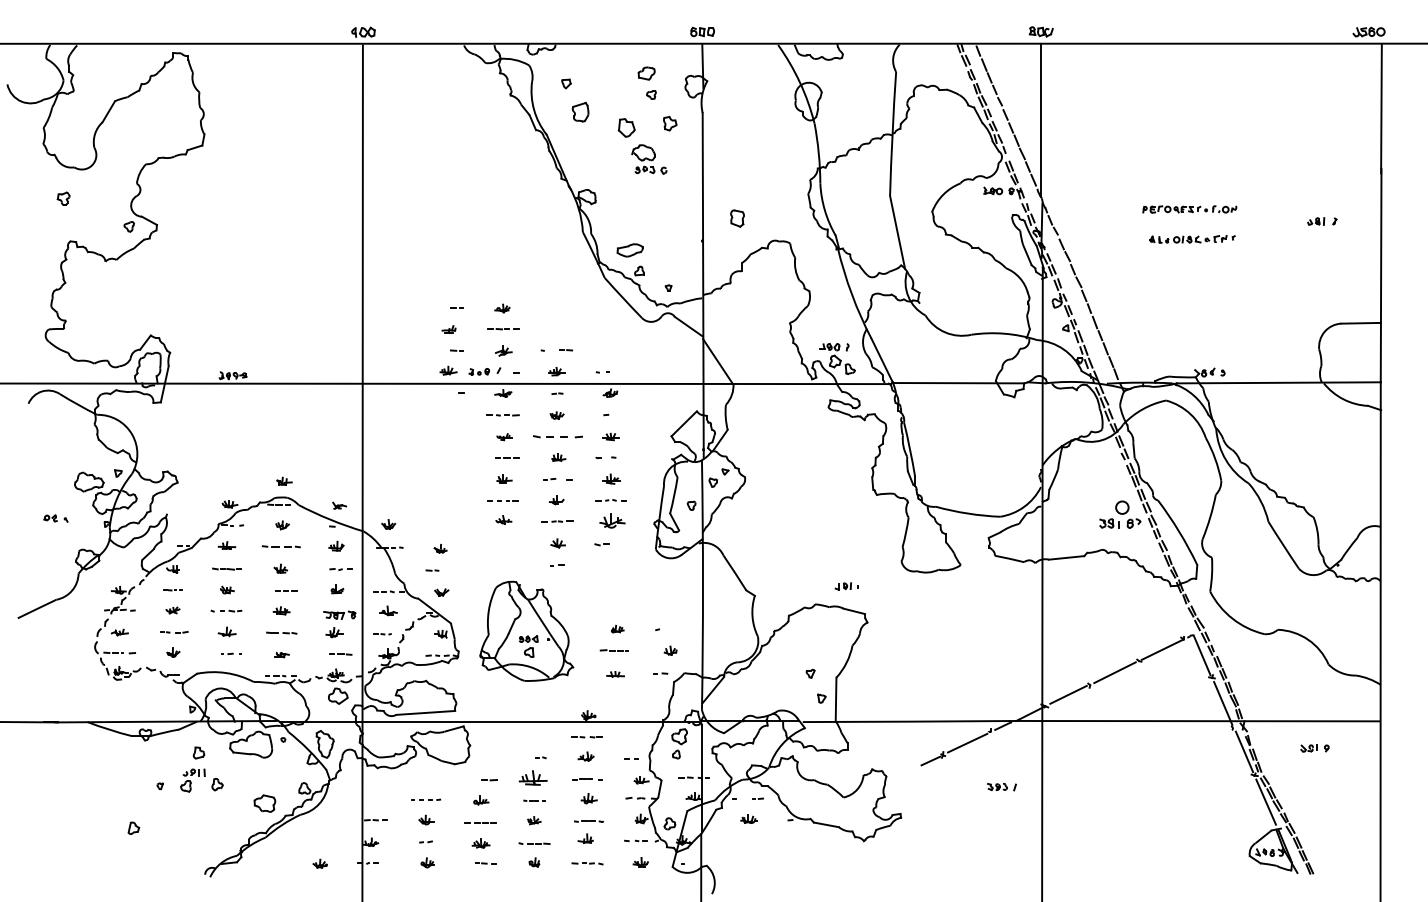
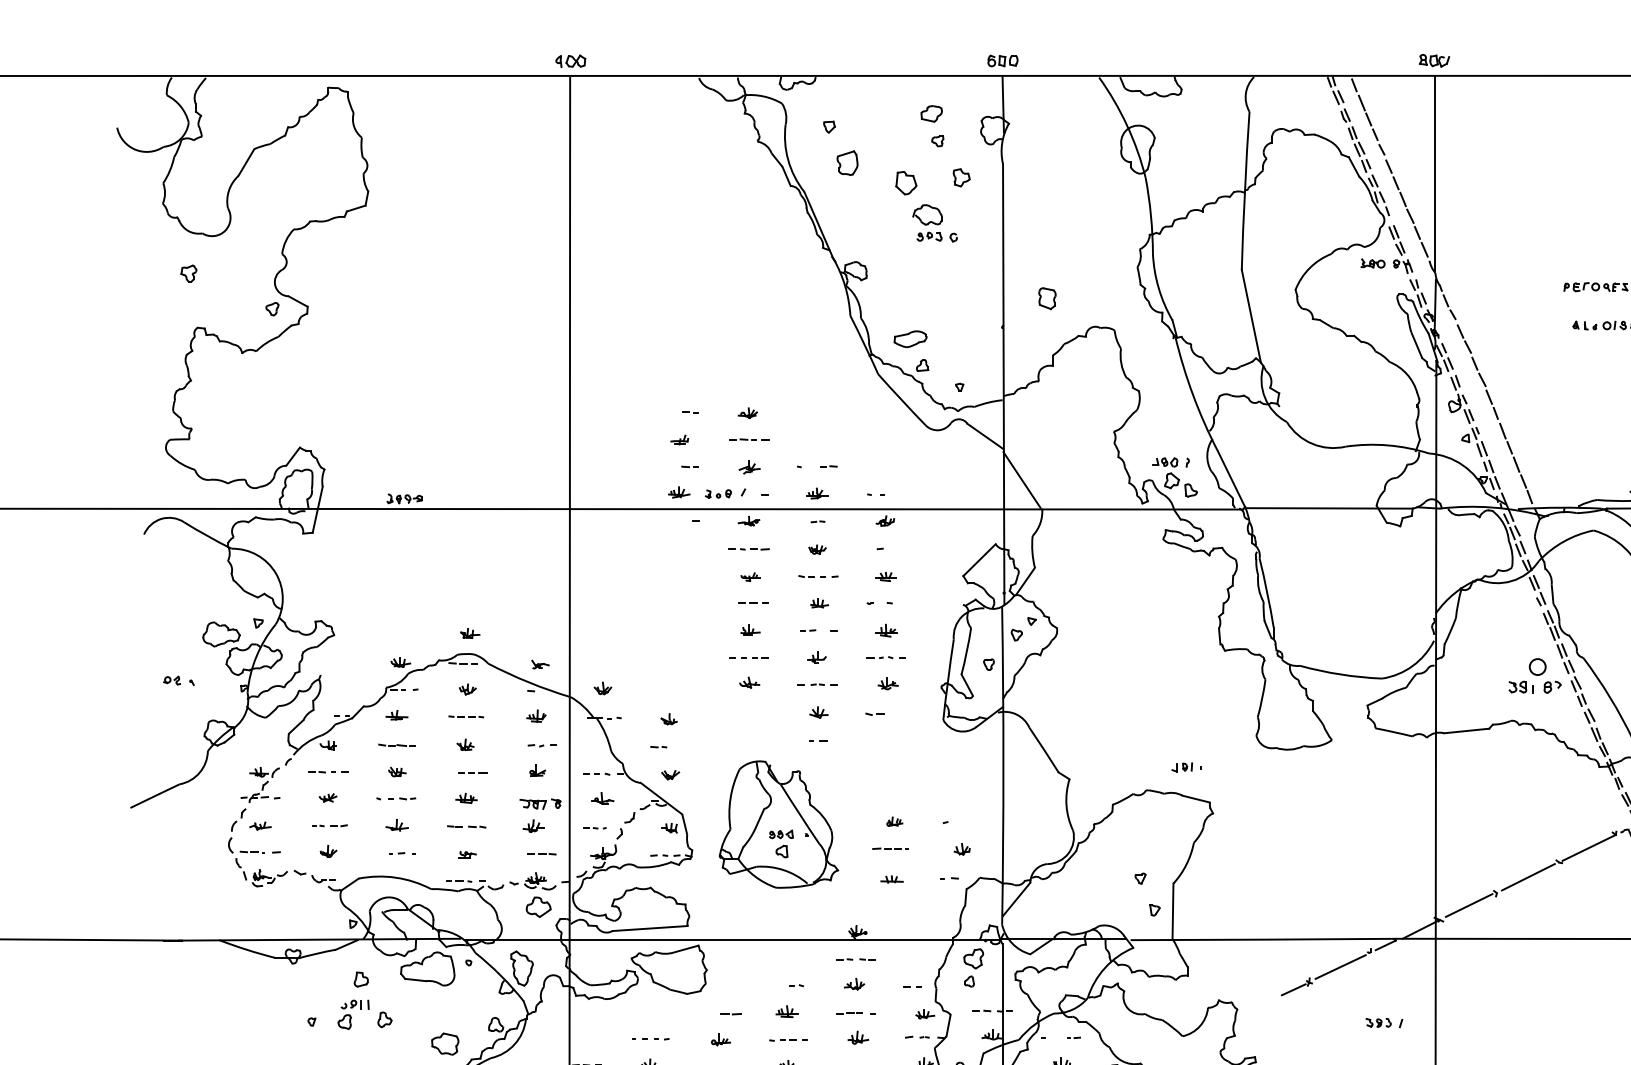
part: (557, 436) -> (818, 576), size x0.62
part: (612, 520) -> (888, 683), size x0.62
part: (281, 546) -> (466, 716), size x0.71
part: (172, 590) -> (327, 772), size x1.67
part: (533, 778) -> (787, 1012), size x0.62
part: (534, 800) -> (788, 1040), size x1.43

